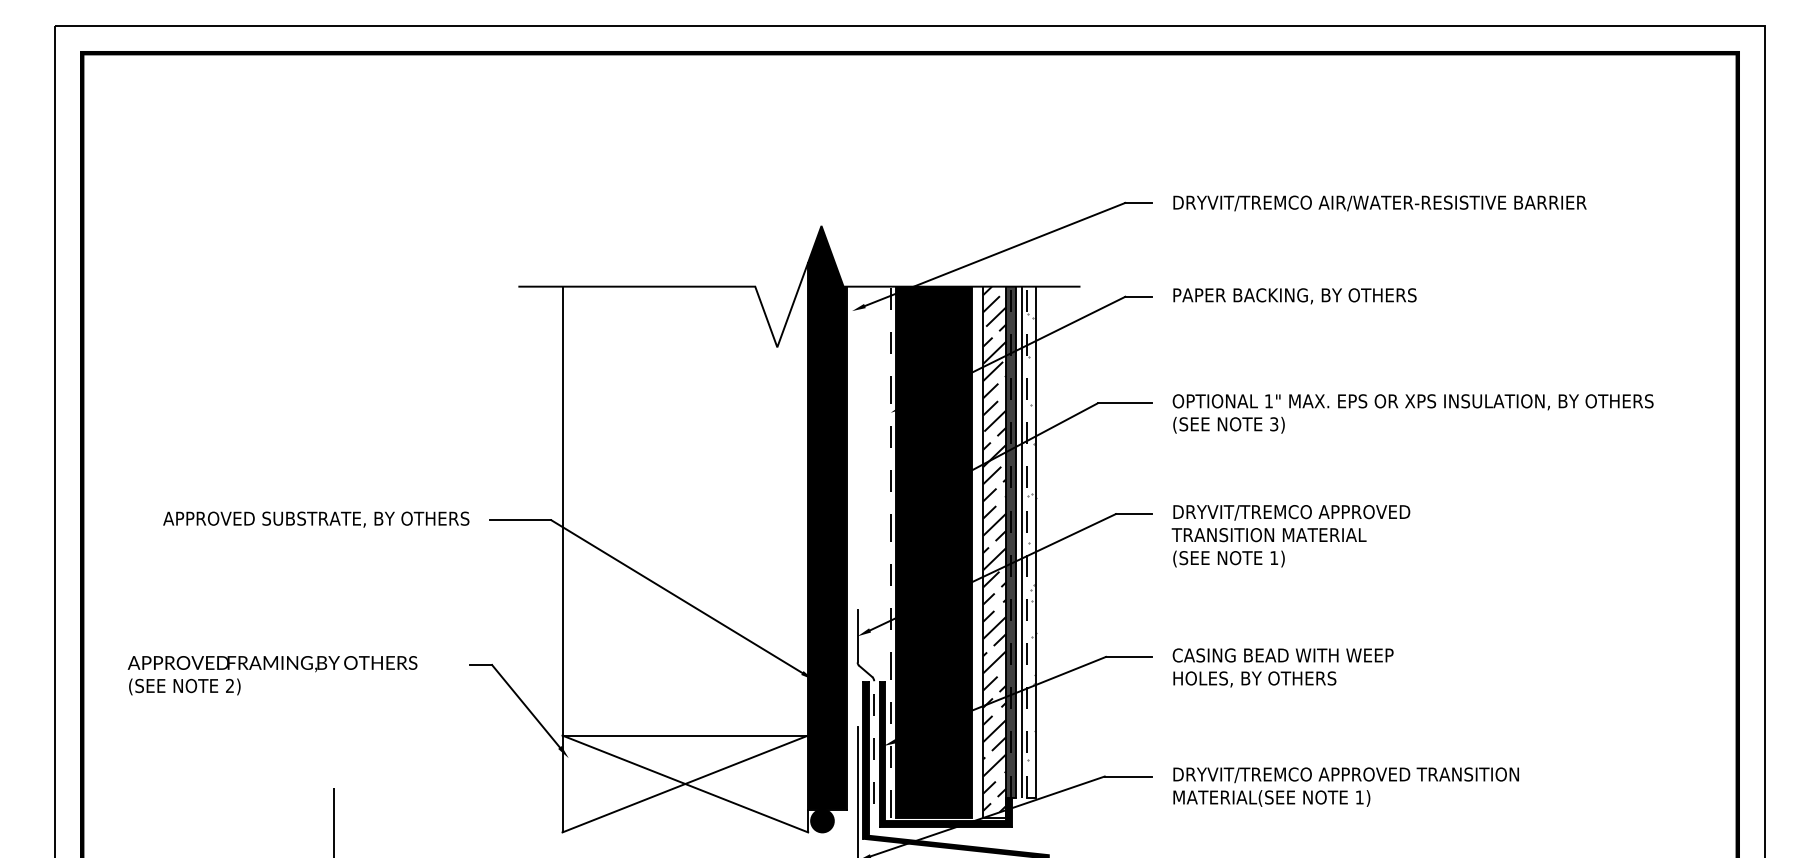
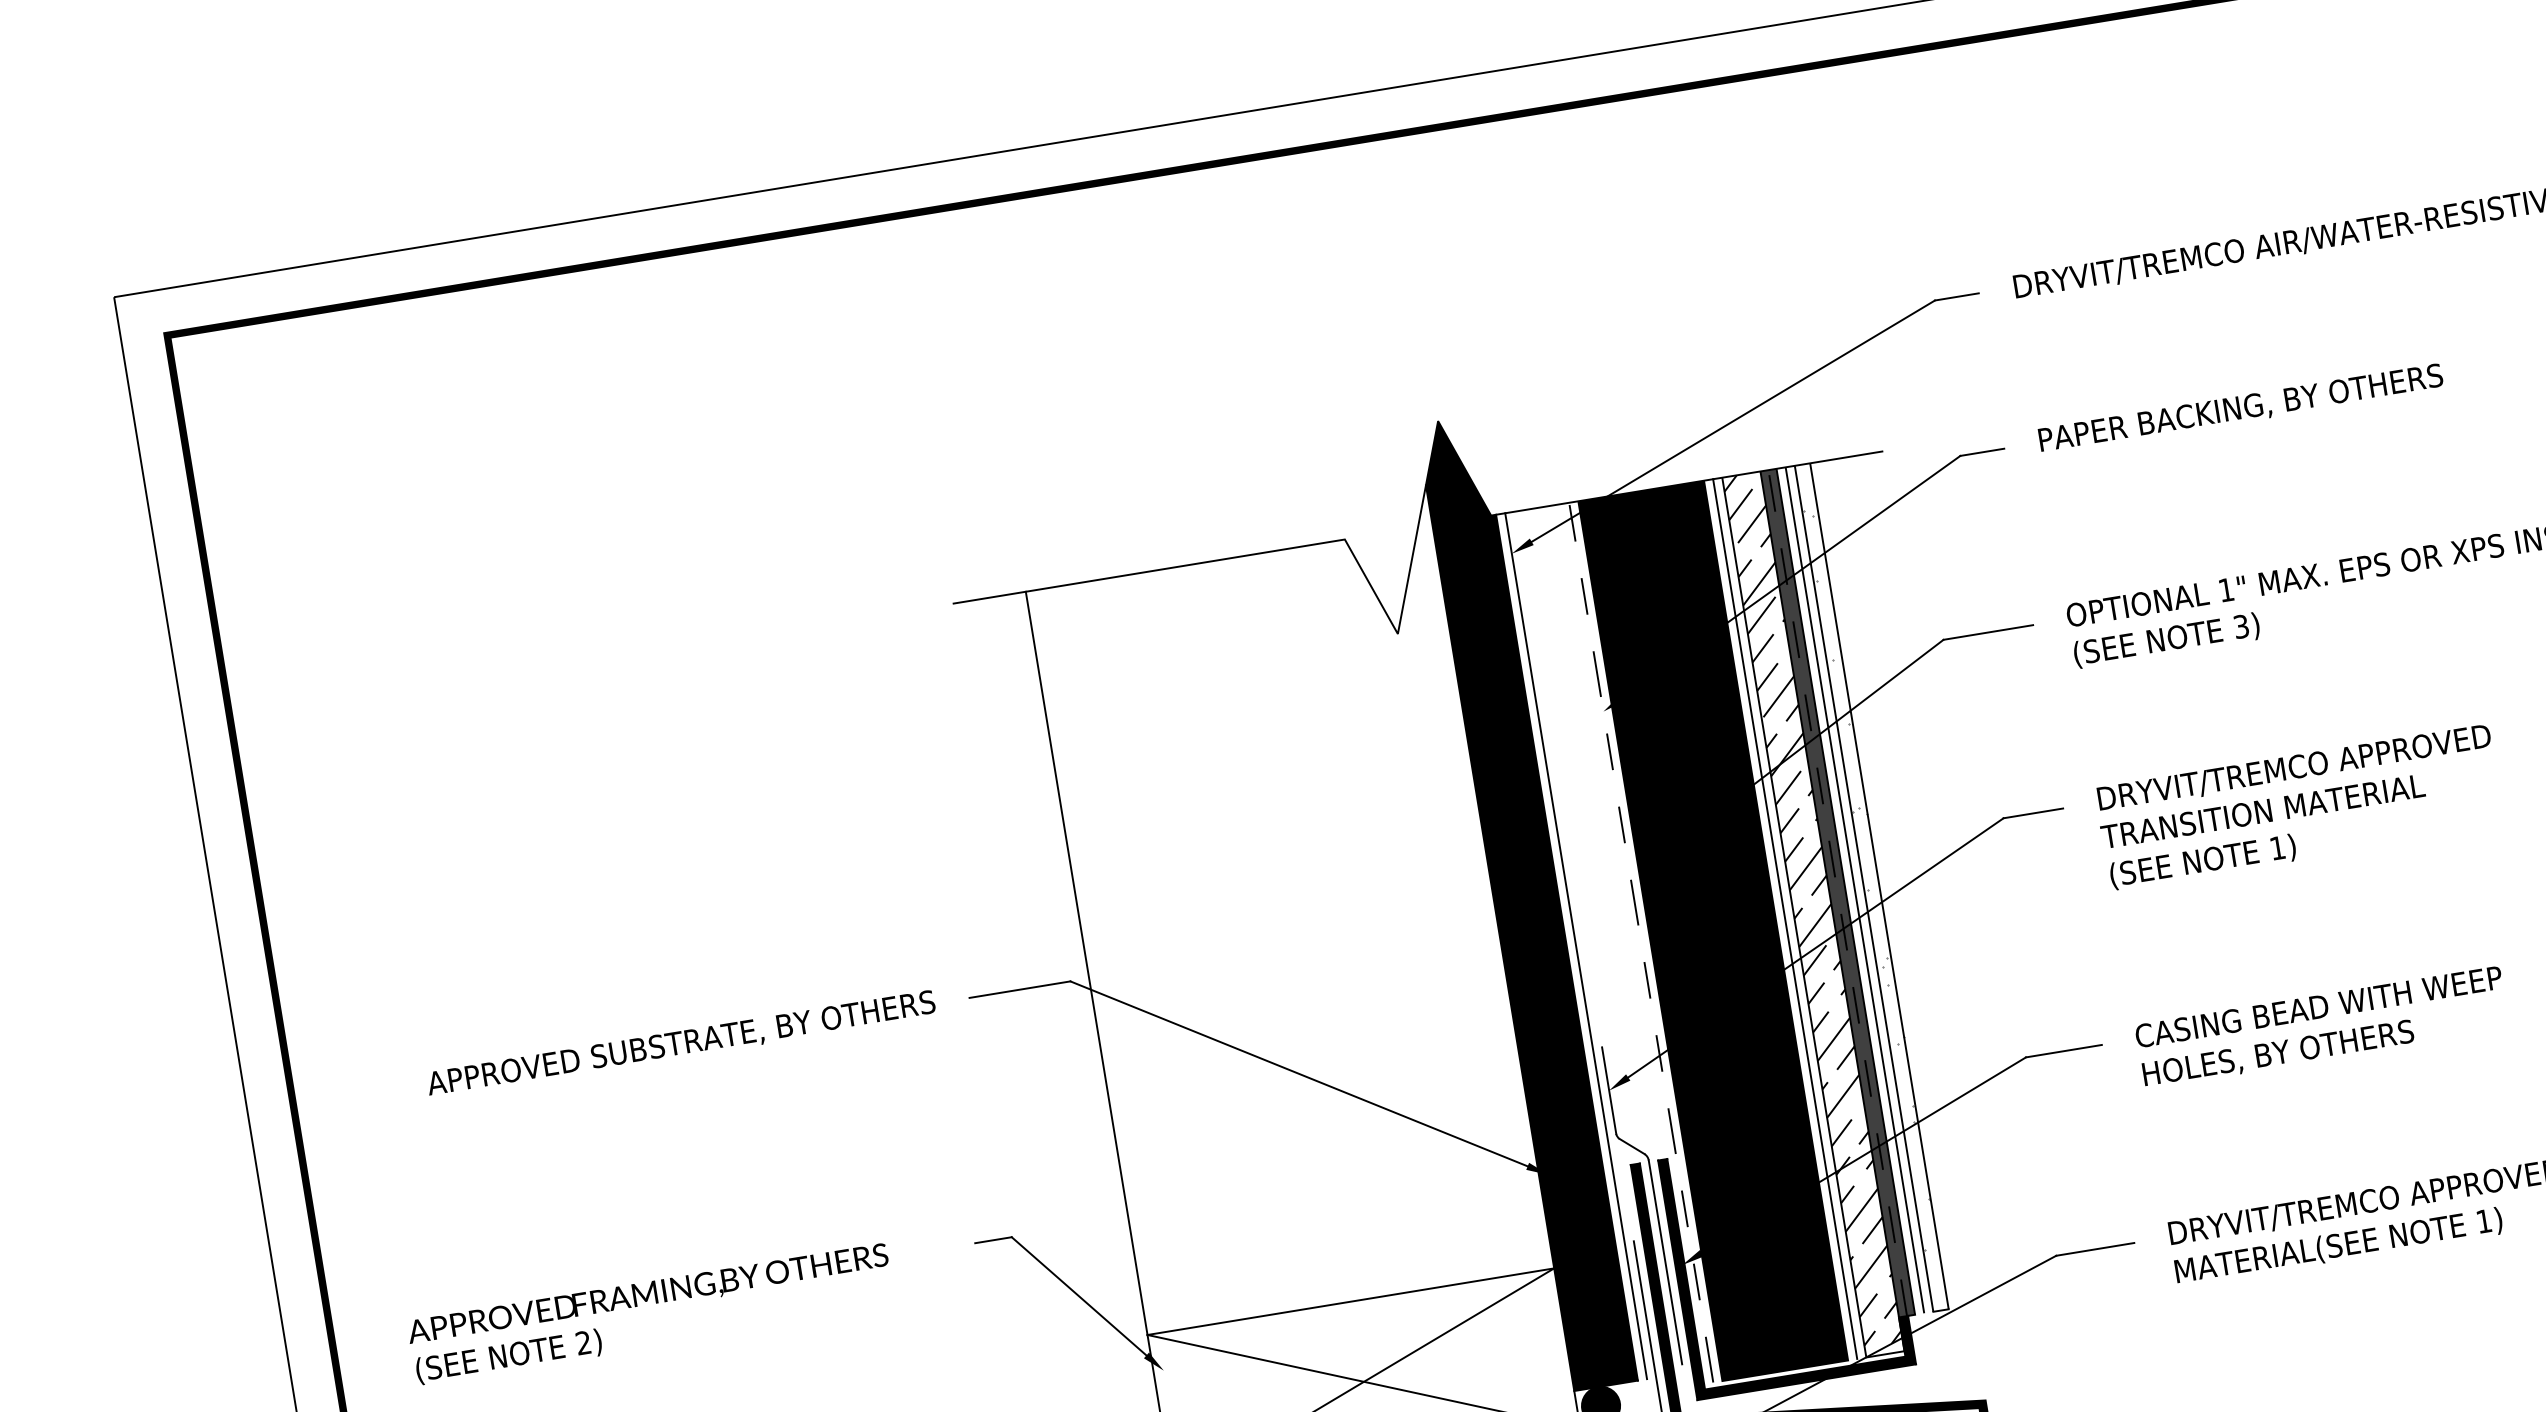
line: (1027, 541) -> (1864, 887), dashed -> solid
line: (852, 547) -> (1576, 944), added
line: (977, 552) -> (1784, 919), added
line: (874, 742) -> (1665, 1261), dashed -> solid

